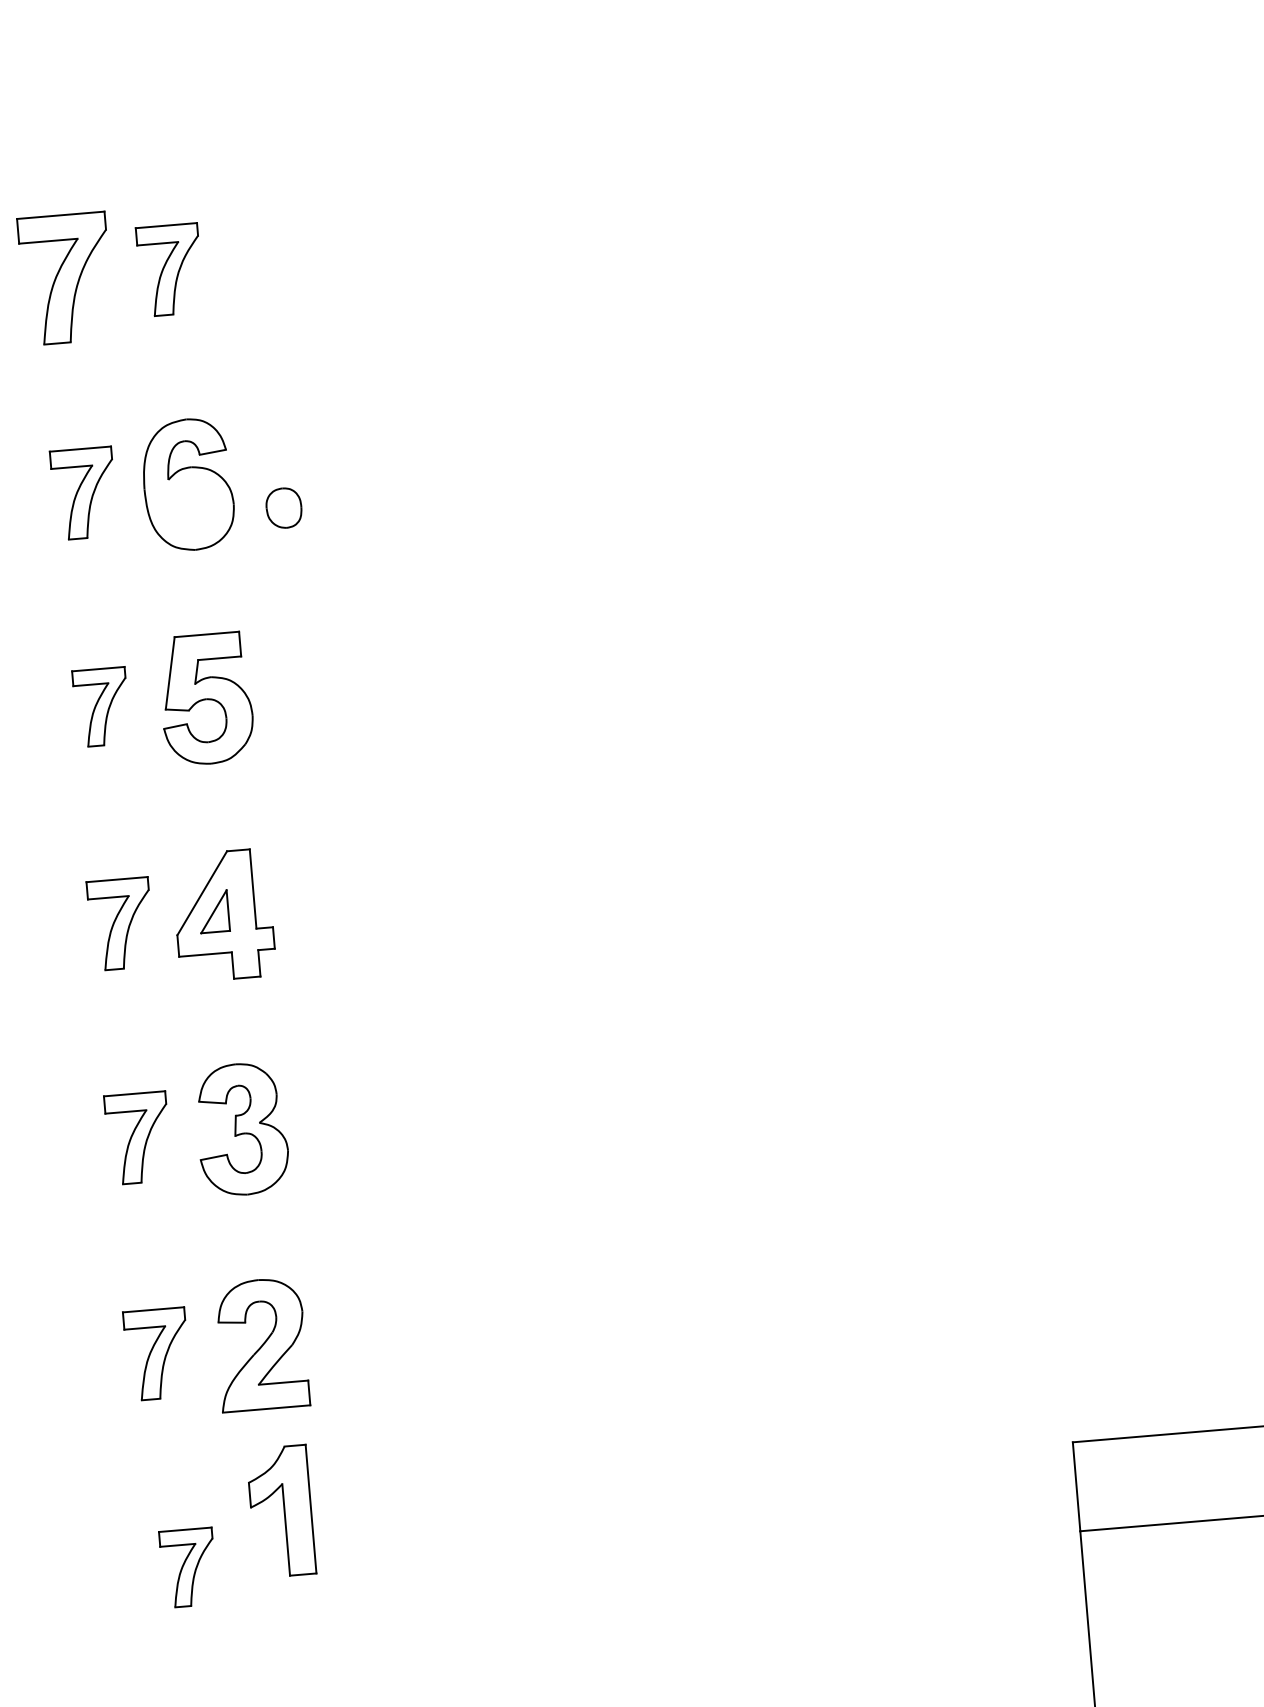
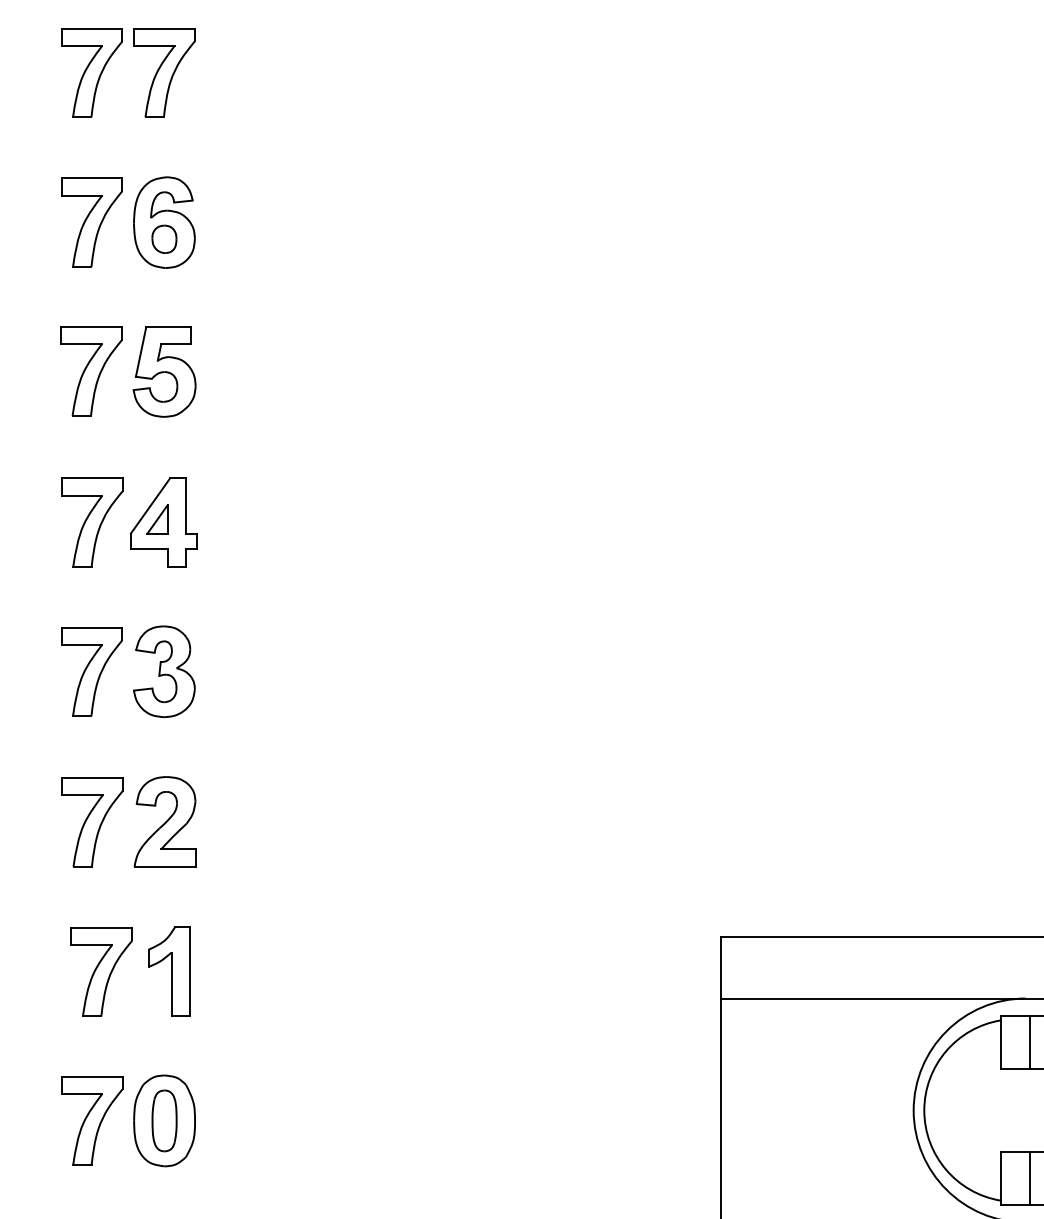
part: (170, 269) -> (164, 72), size x1.43
part: (83, 493) -> (91, 222), size x1.43
part: (284, 506) -> (164, 238), moved
part: (101, 707) -> (91, 371), size x1.67
part: (121, 923) -> (92, 522), size x1.43
part: (137, 1137) -> (91, 671), size x1.43
part: (157, 1354) -> (92, 822), size x1.43
part: (281, 1511) -> (169, 971), moved
part: (188, 1567) -> (101, 971), size x1.67

